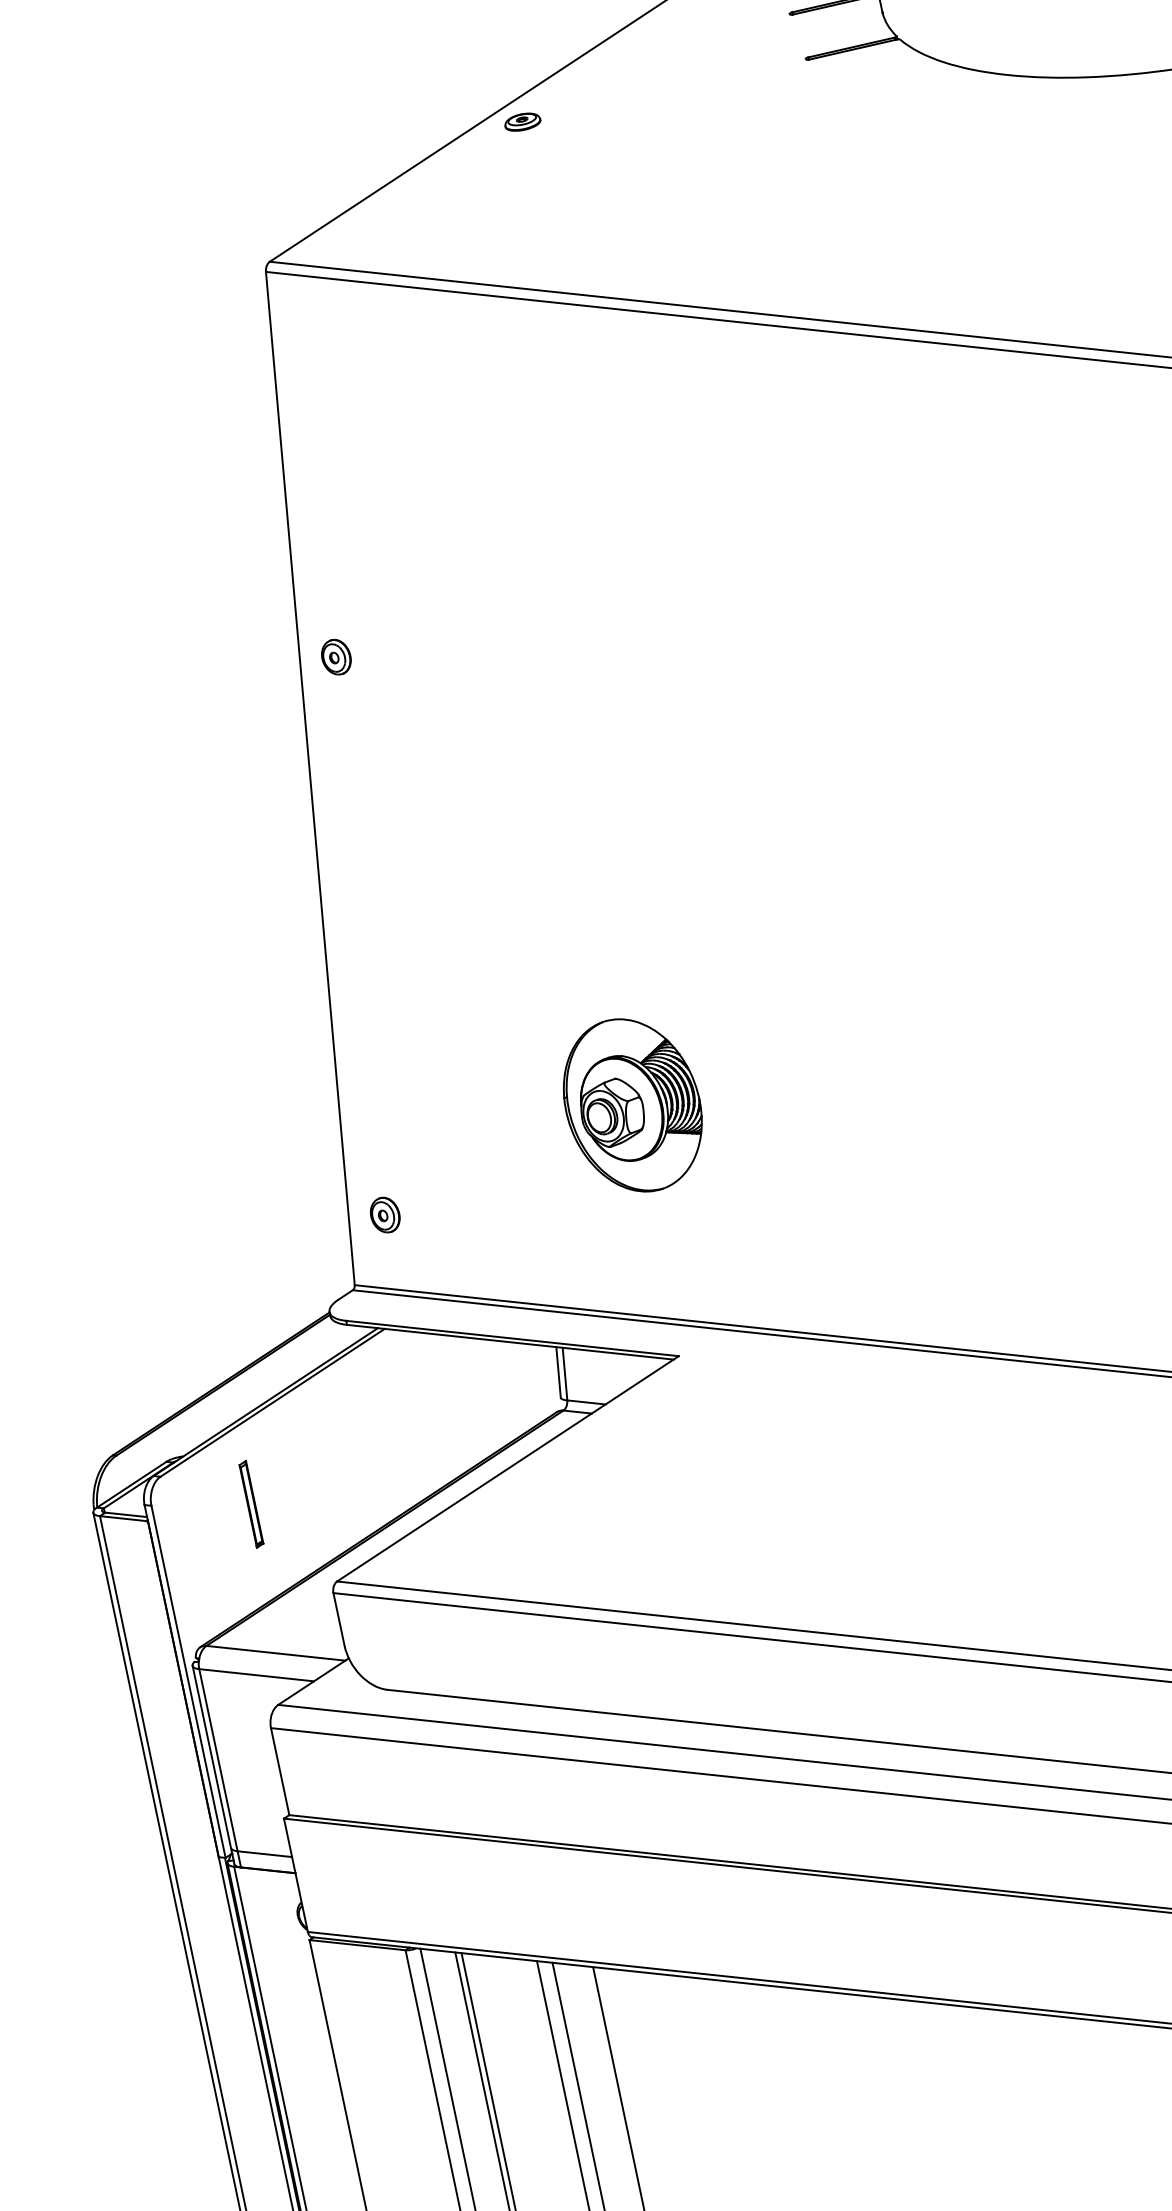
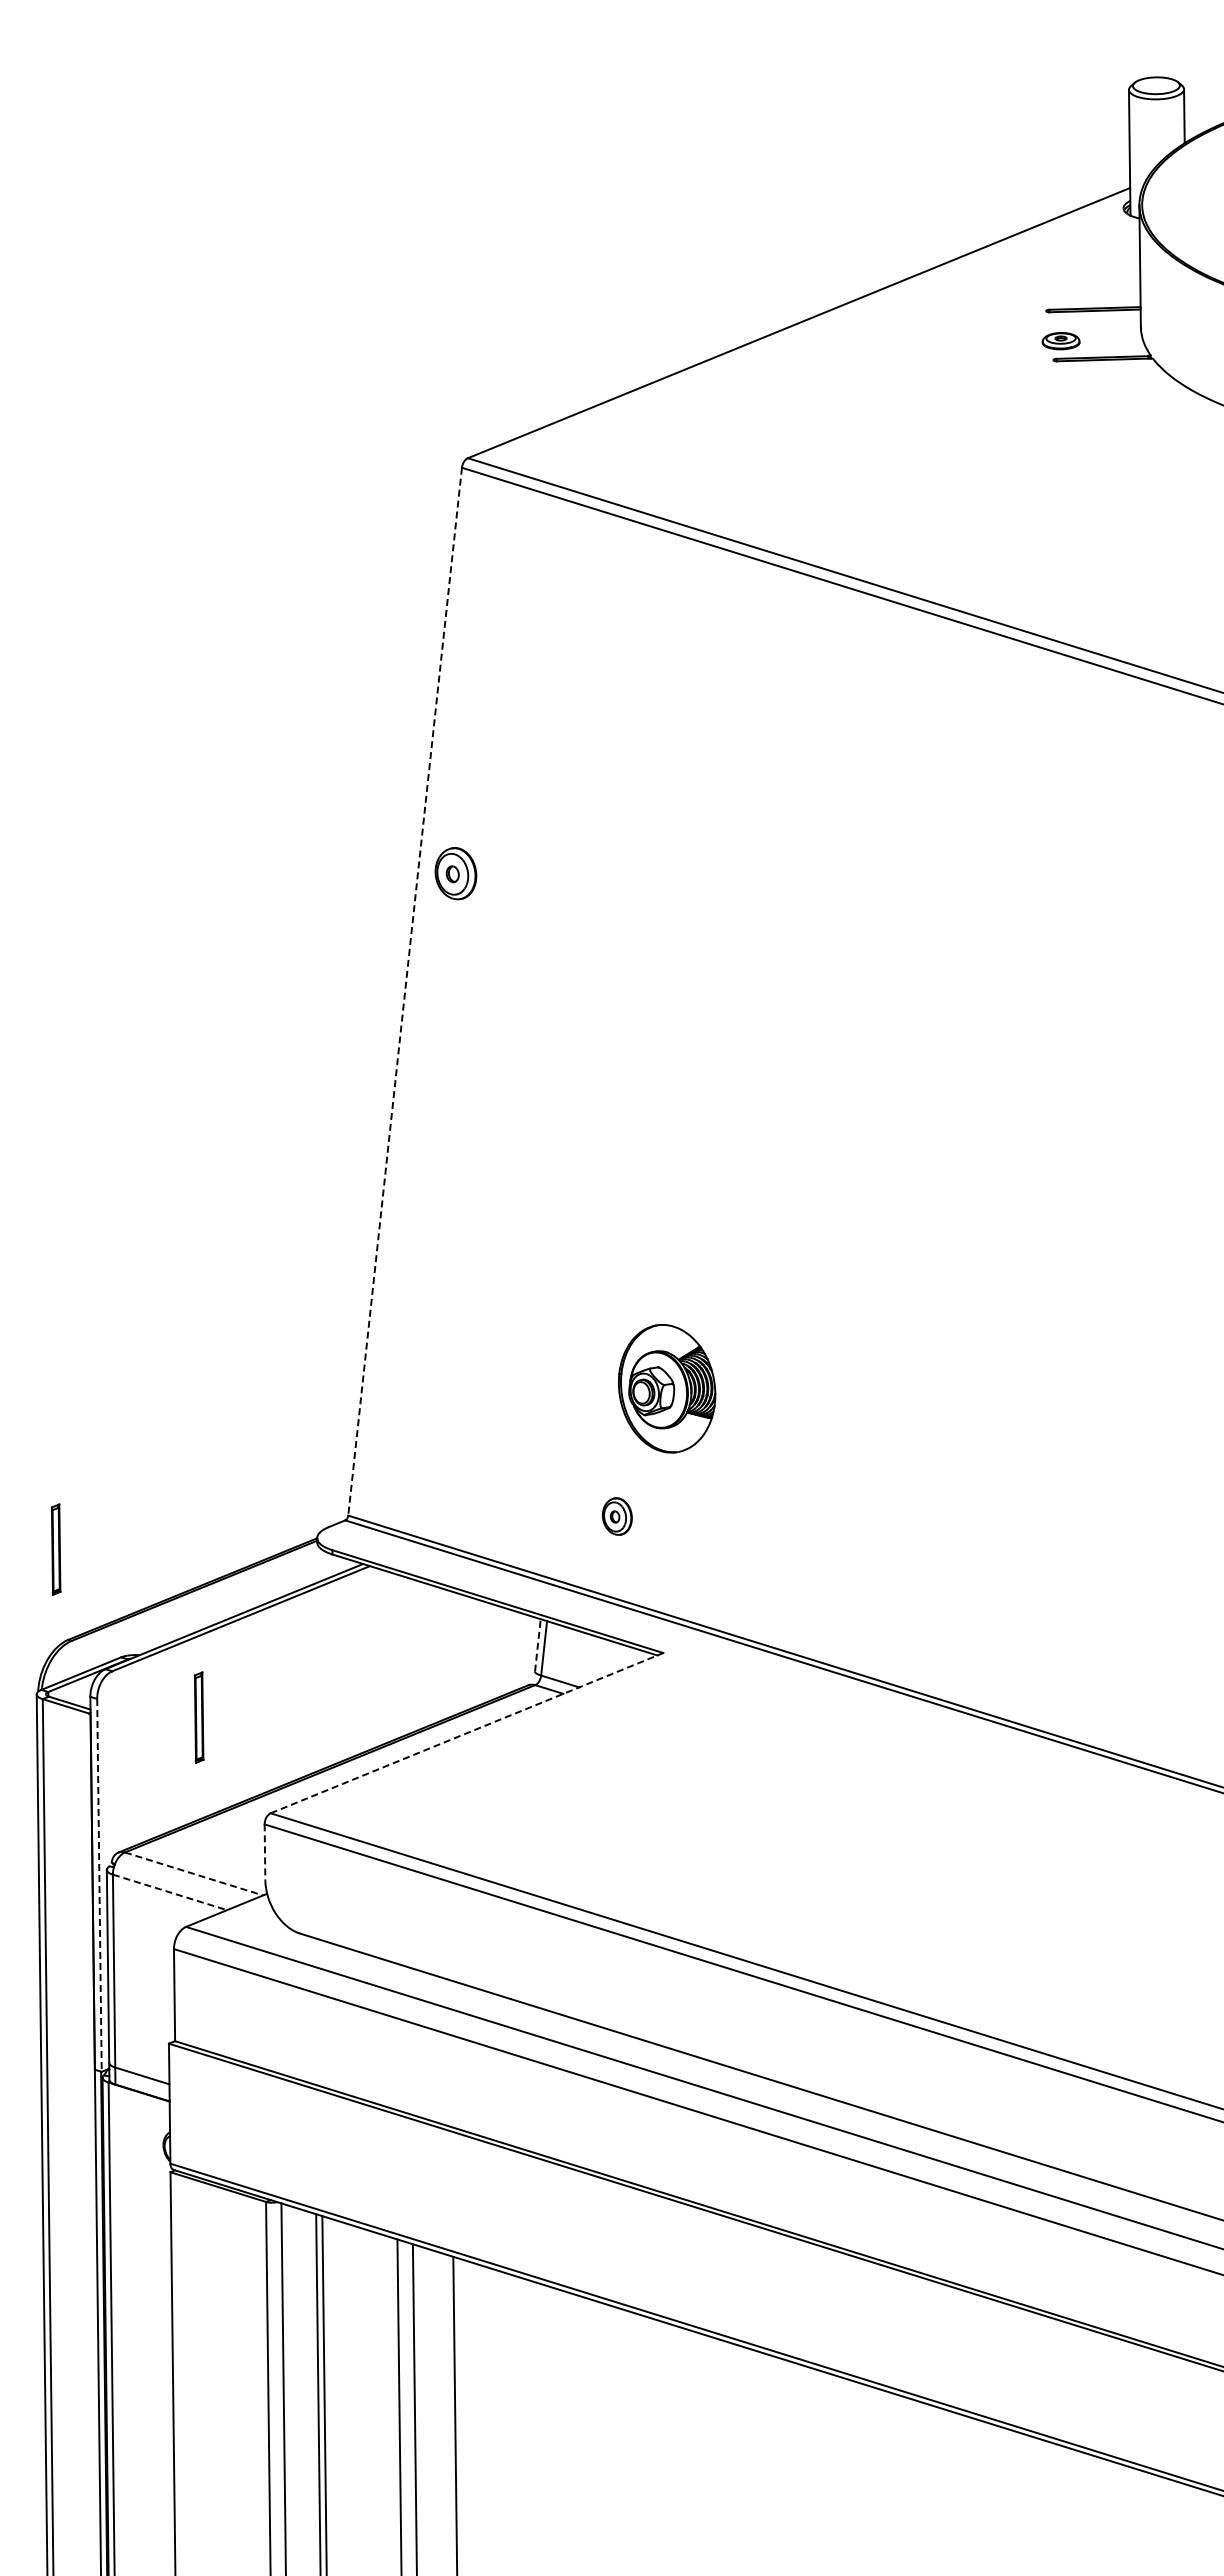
part: (522, 122) -> (1060, 341), moved
part: (335, 657) -> (455, 873), size x1.4
line: (310, 778) -> (405, 991), solid -> dashed
part: (632, 1105) -> (666, 1388), size x0.7
part: (385, 1215) -> (617, 1516), moved
part: (84, 1371) -> (56, 1549), added
line: (558, 1371) -> (537, 1644), solid -> dashed
line: (508, 1468) -> (467, 1732), solid -> dashed
line: (339, 1619) -> (265, 1852), solid -> dashed
line: (276, 1653) -> (194, 1874), solid -> dashed
line: (257, 1675) -> (170, 1892), solid -> dashed
line: (188, 1681) -> (99, 1885), solid -> dashed

